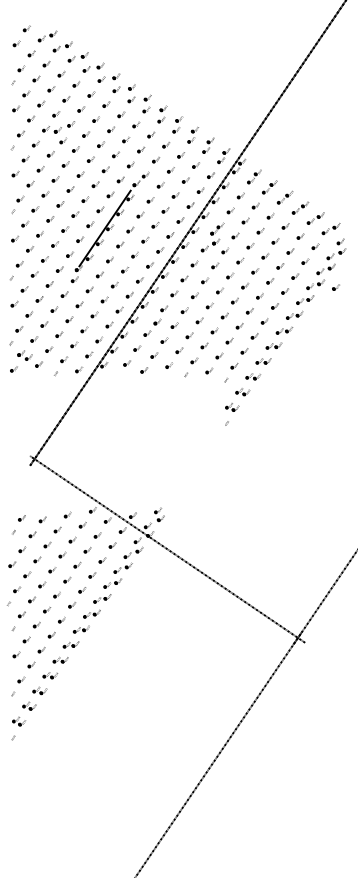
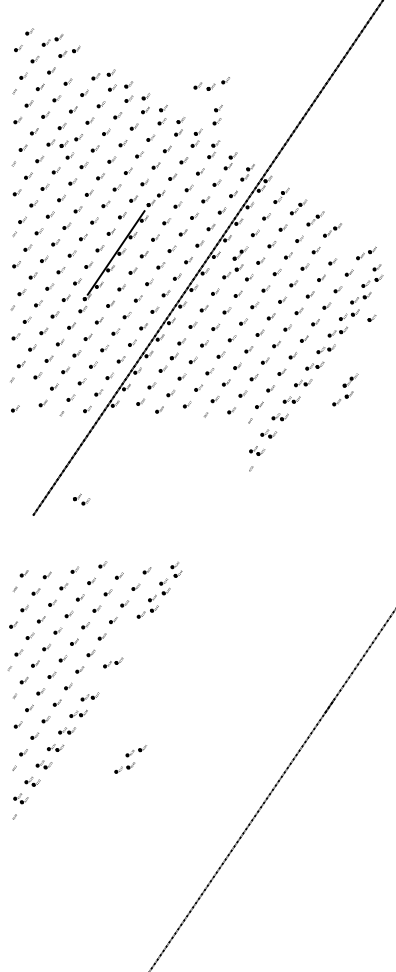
part: (78, 57) -> (86, 63), removed
part: (191, 75) -> (211, 83), added
part: (196, 104) -> (217, 115), added
part: (315, 218) -> (349, 241), removed
part: (312, 351) -> (345, 389), added
part: (24, 355) -> (81, 499), moved
line: (166, 548) -> (184, 607), removed
part: (118, 575) -> (130, 759), moved
part: (91, 613) -> (101, 679), removed

